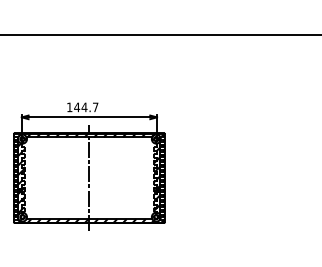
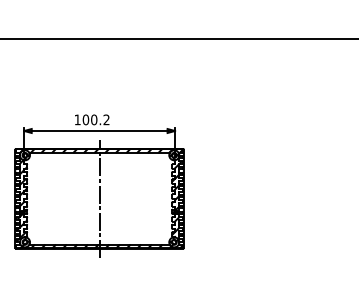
text: (85, 107) -> (95, 119), 144.7 -> 100.2

